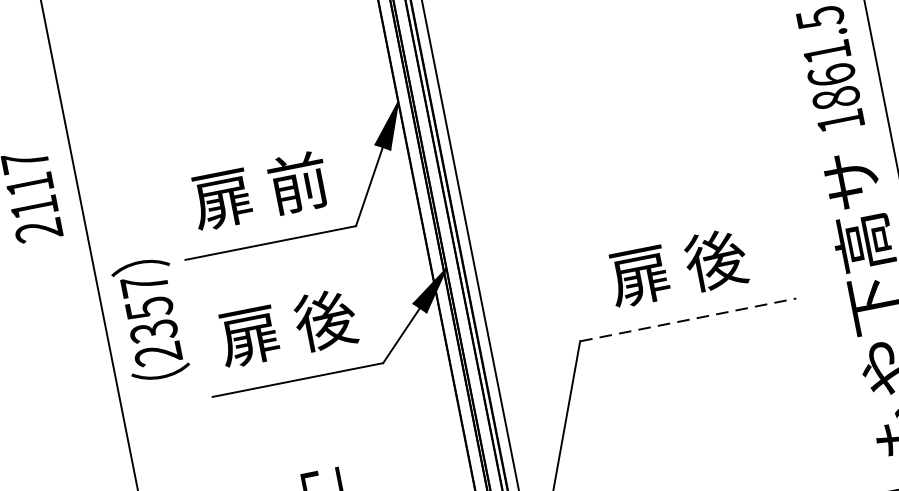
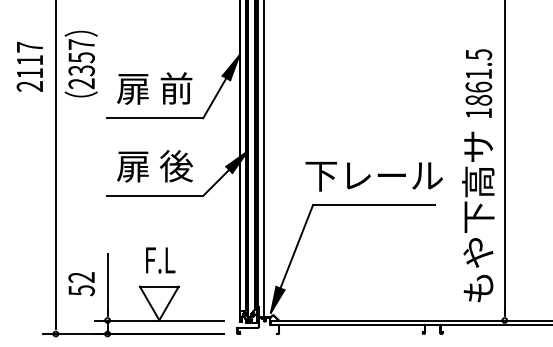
text: (676, 267) -> (373, 175), 扉 後 -> 下レール
text: (149, 318) -> (80, 63), moved
line: (688, 320) -> (374, 205), dashed -> solid

